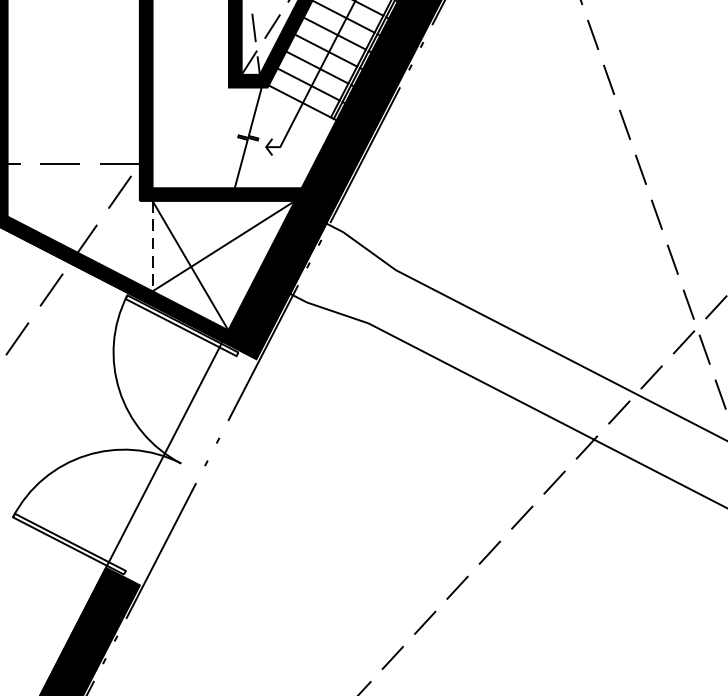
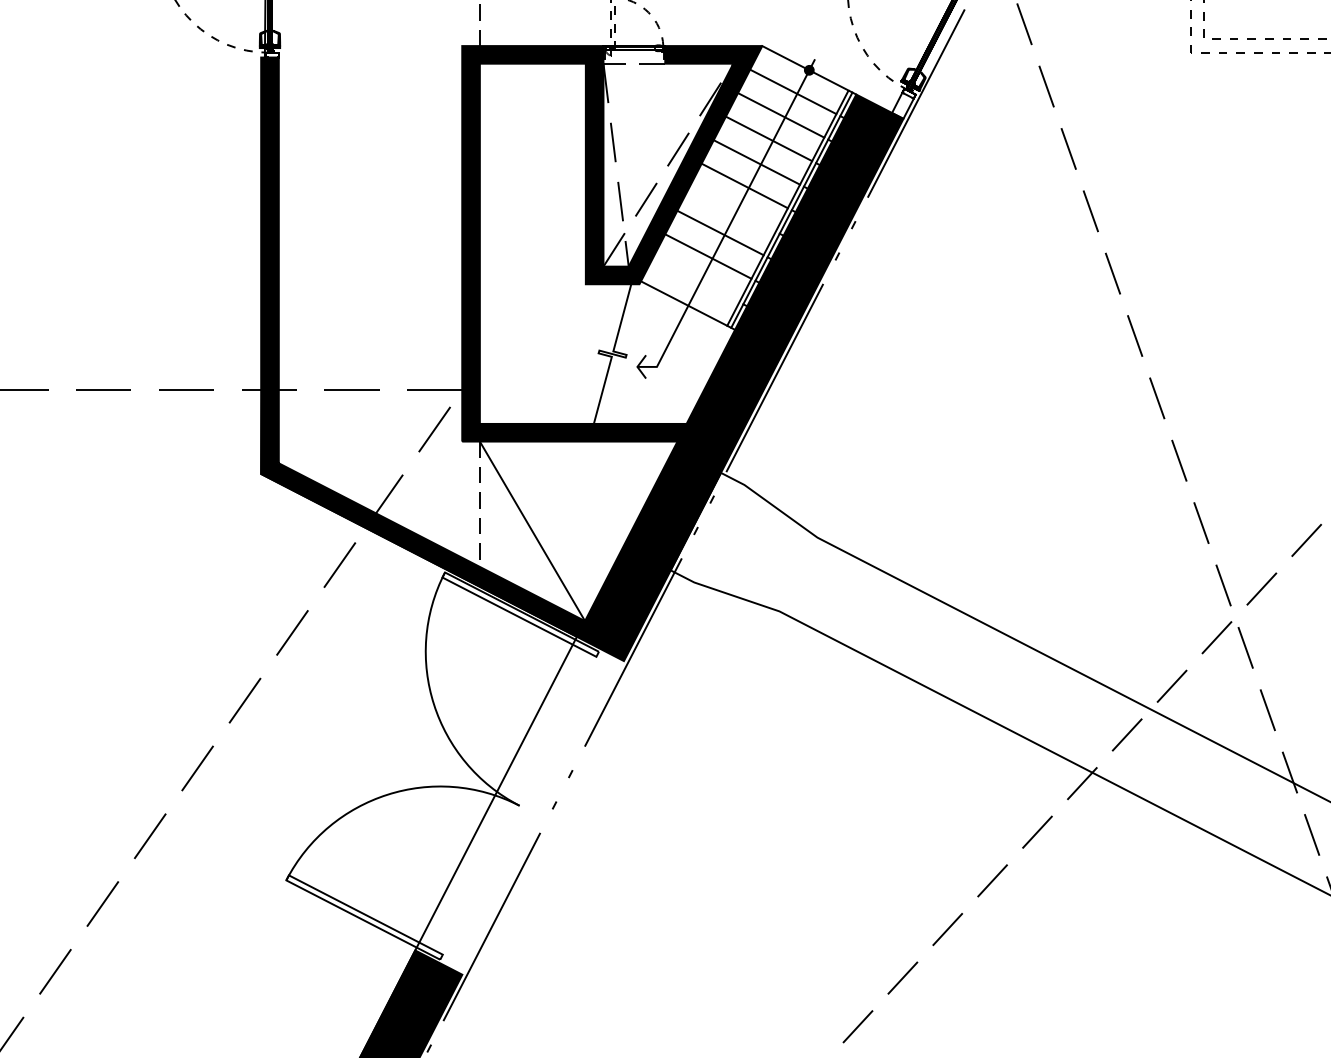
line: (334, 33) -> (732, 209), removed
line: (308, 84) -> (696, 279), removed
line: (223, 245) -> (578, 503), removed

